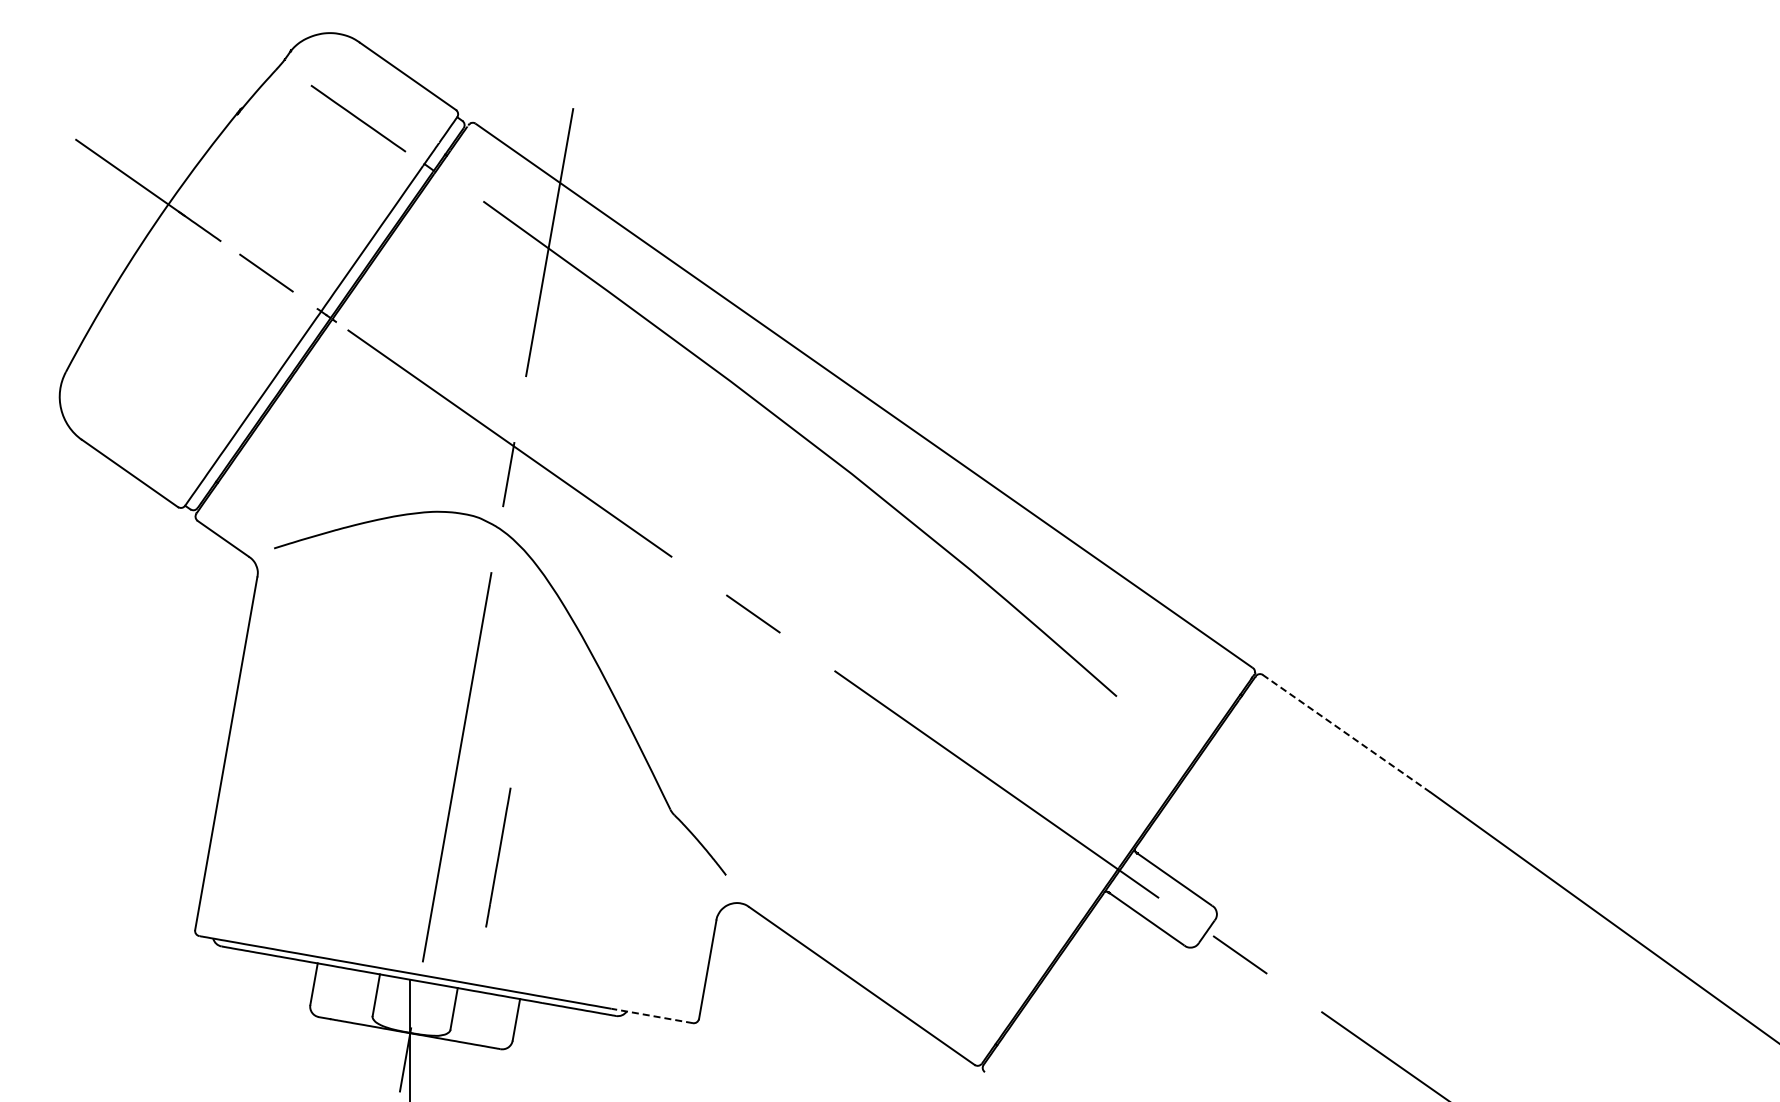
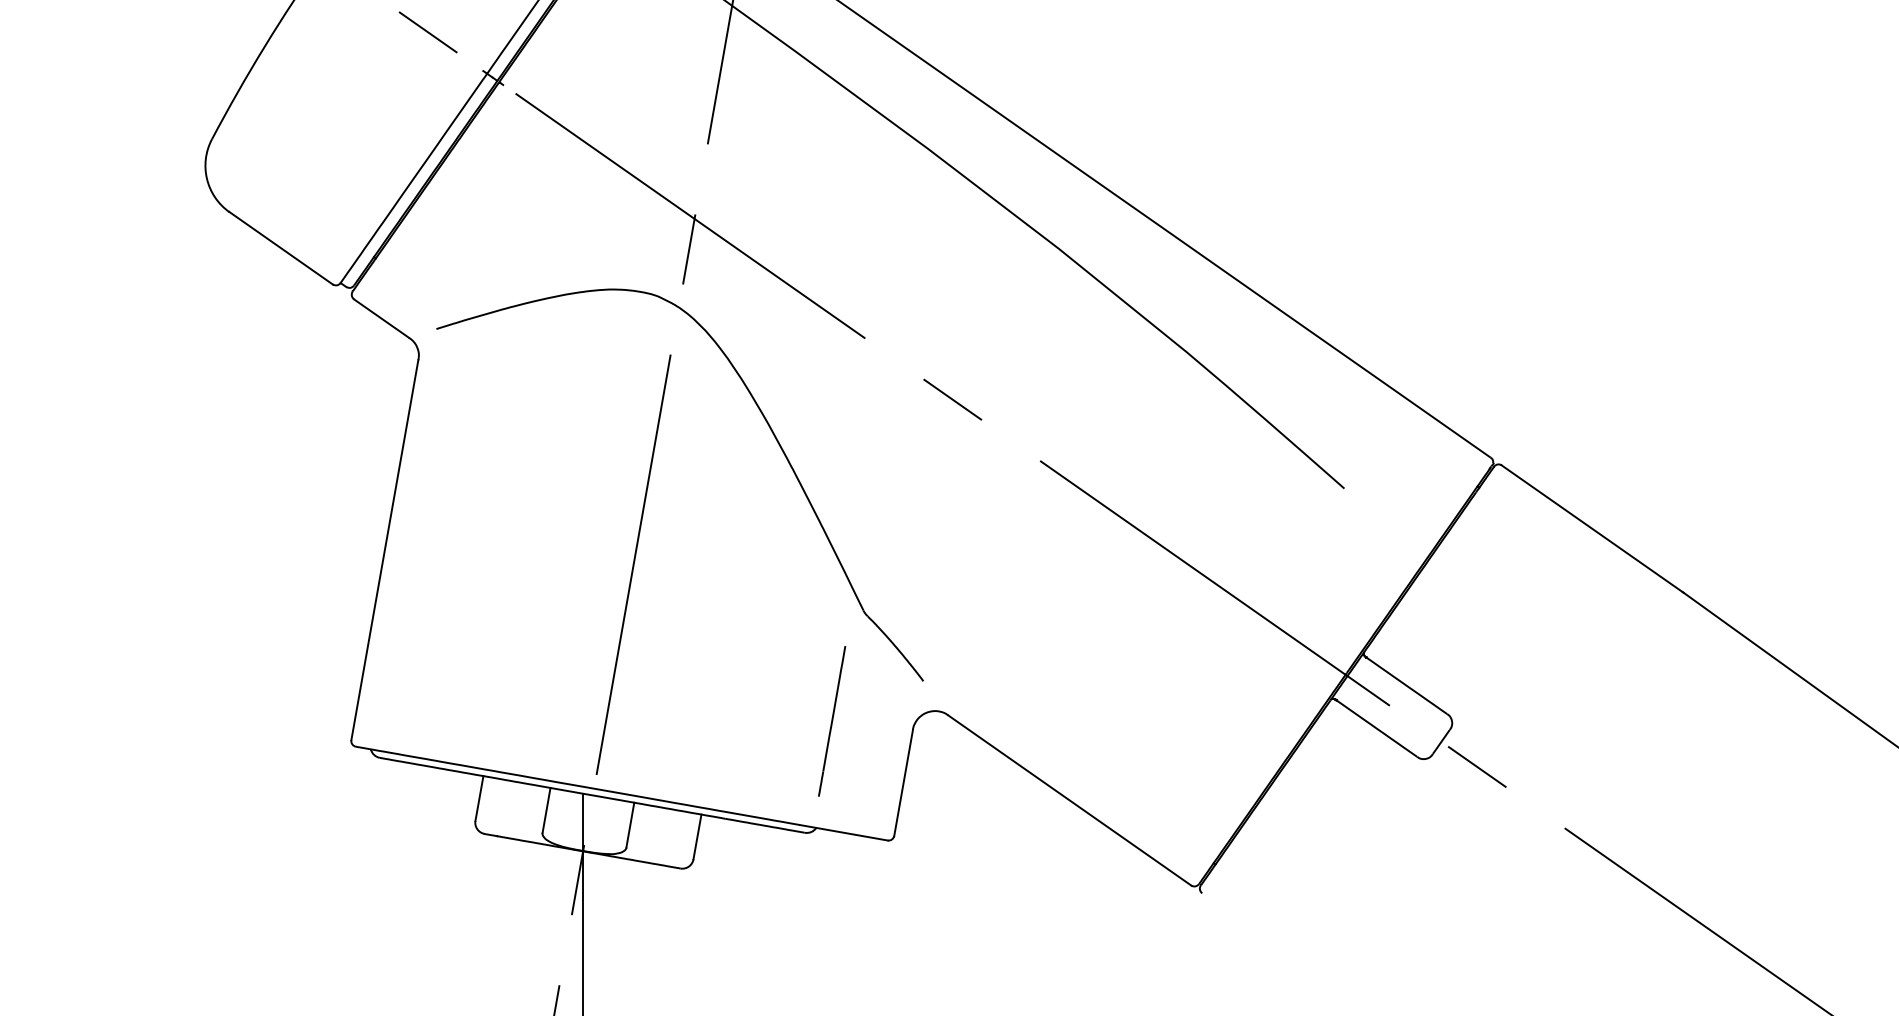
line: (1347, 734) -> (1592, 529), dashed -> solid
line: (498, 857) -> (832, 721), moved
line: (651, 1015) -> (843, 832), dashed -> solid

